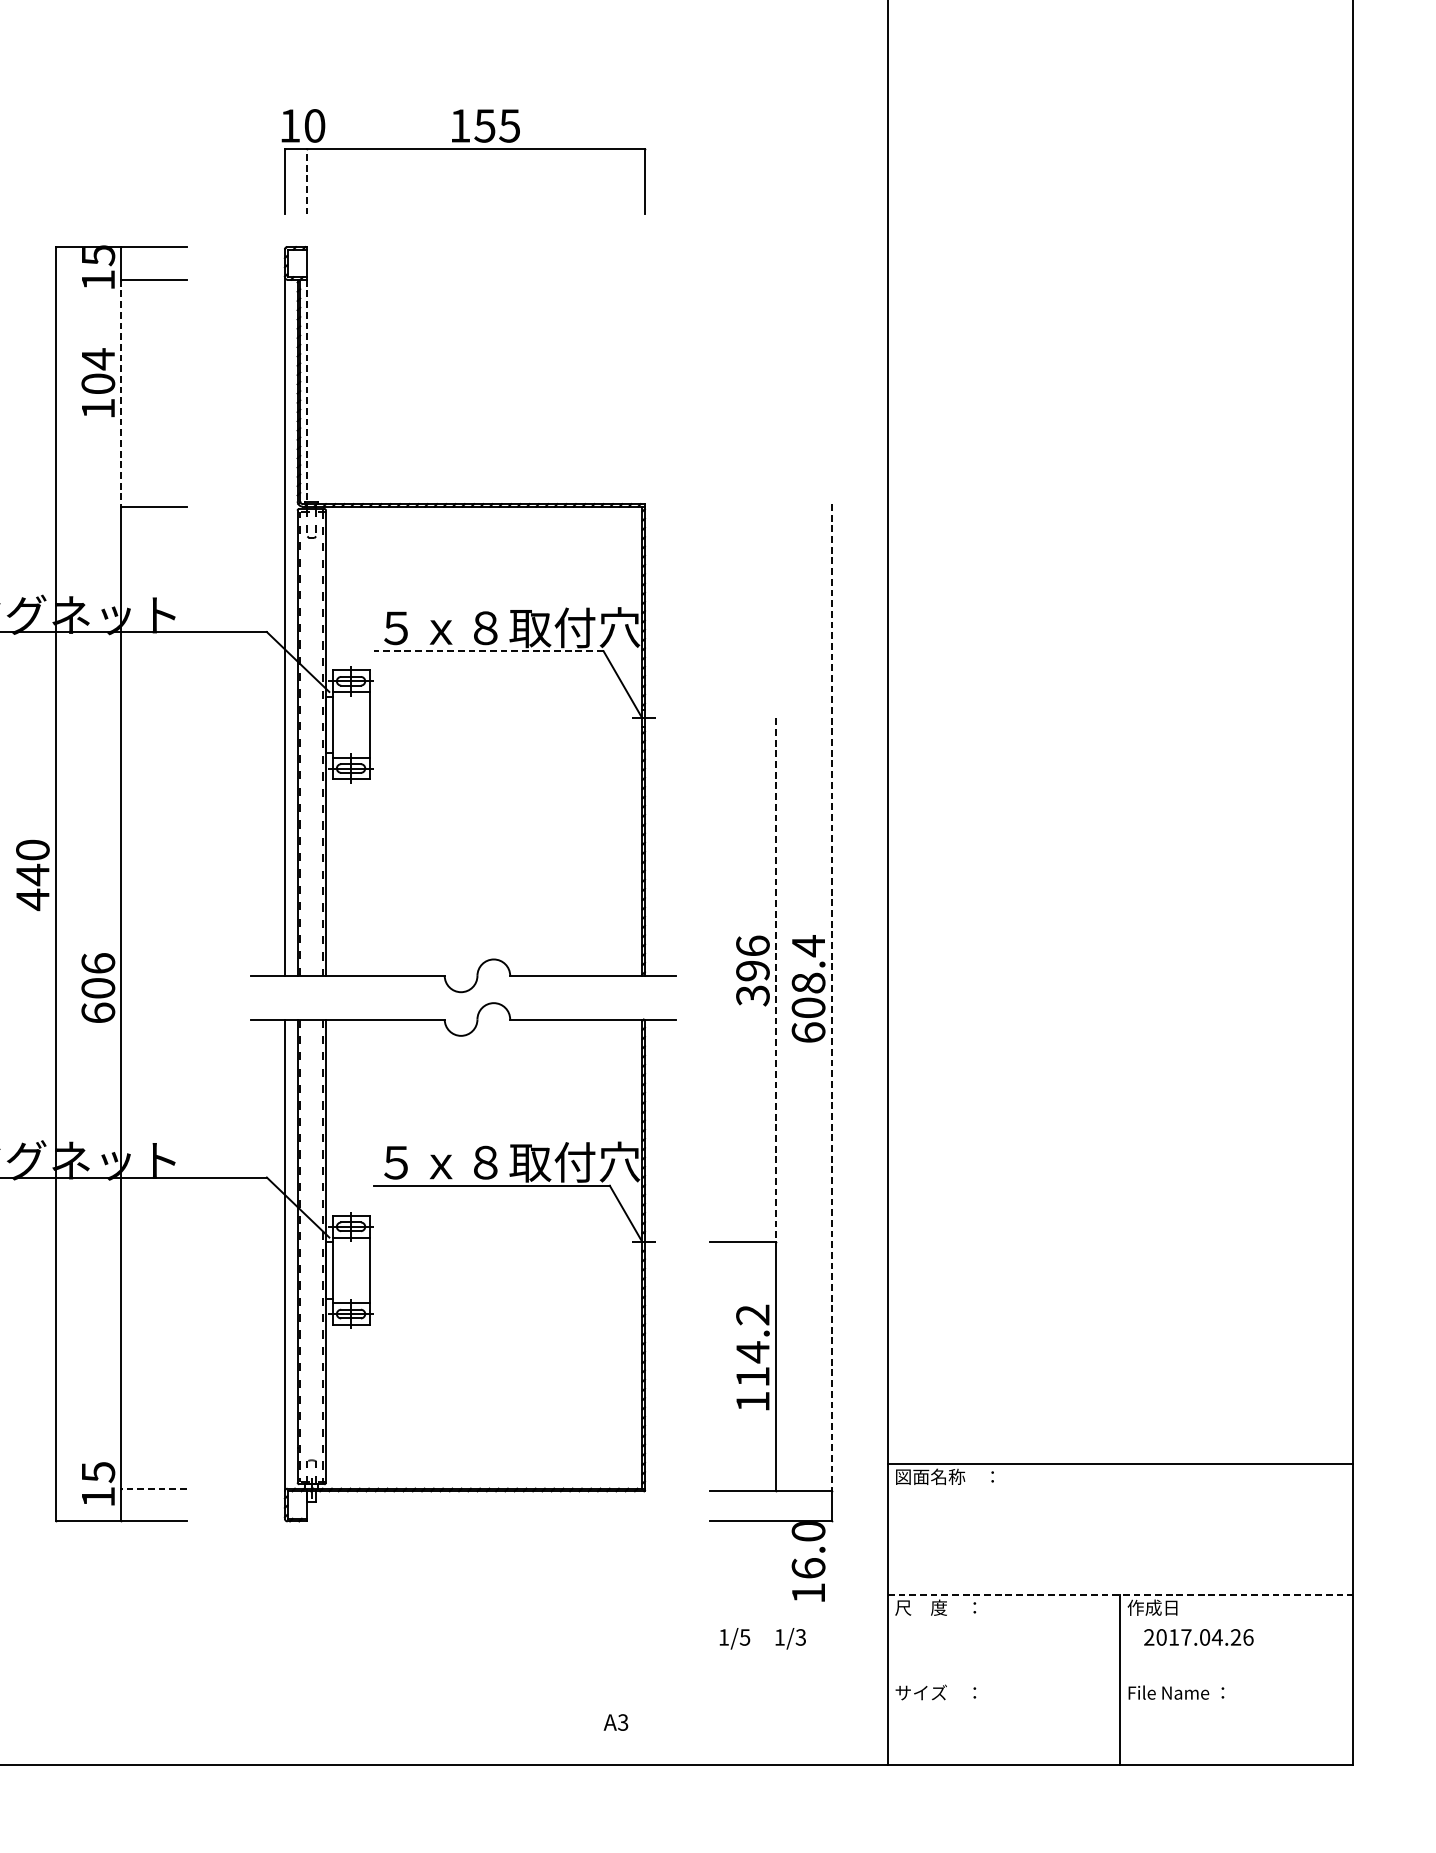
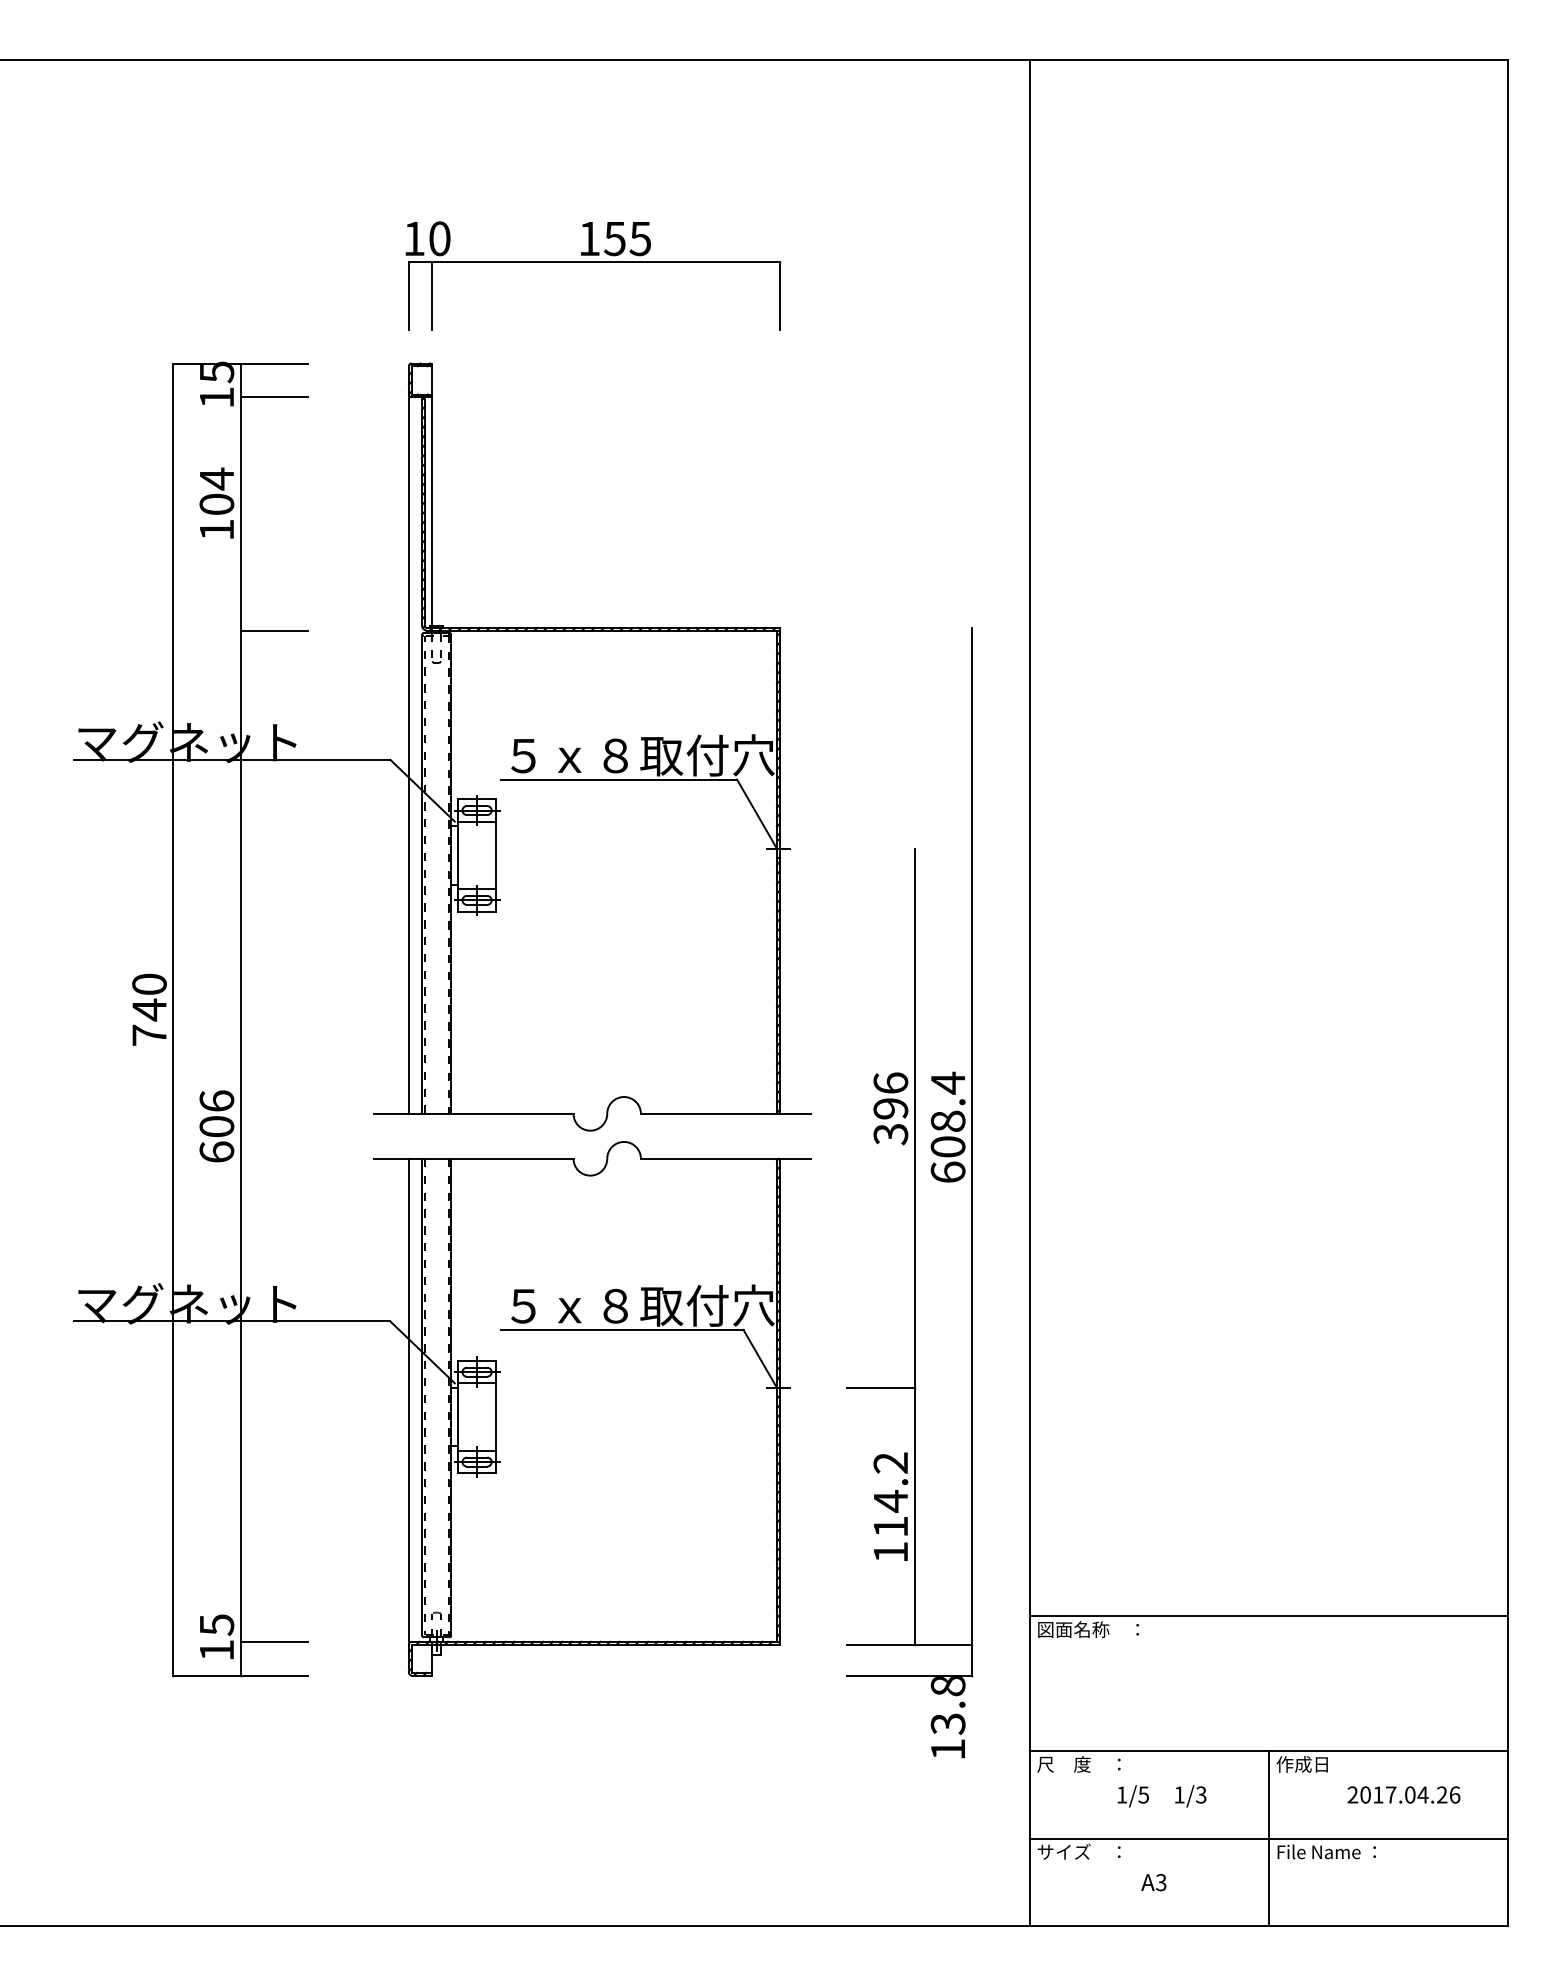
line: (306, 181) -> (431, 296), dashed -> solid
line: (306, 391) -> (431, 512), dashed -> solid
line: (121, 393) -> (240, 514), dashed -> solid
line: (488, 651) -> (618, 779), dashed -> solid
text: (32, 899) -> (149, 1035), 440 -> 740
line: (775, 980) -> (914, 1118), dashed -> solid
line: (831, 997) -> (971, 1136), dashed -> solid
line: (154, 1488) -> (274, 1641), dashed -> solid
text: (807, 1550) -> (947, 1705), 16.0 -> 13.8
line: (1120, 1595) -> (1269, 1751), dashed -> solid
text: (1198, 1636) -> (1403, 1794), moved
text: (762, 1638) -> (1161, 1796), moved
line: (1119, 1679) -> (1268, 1838), added
text: (615, 1722) -> (1153, 1882), moved

